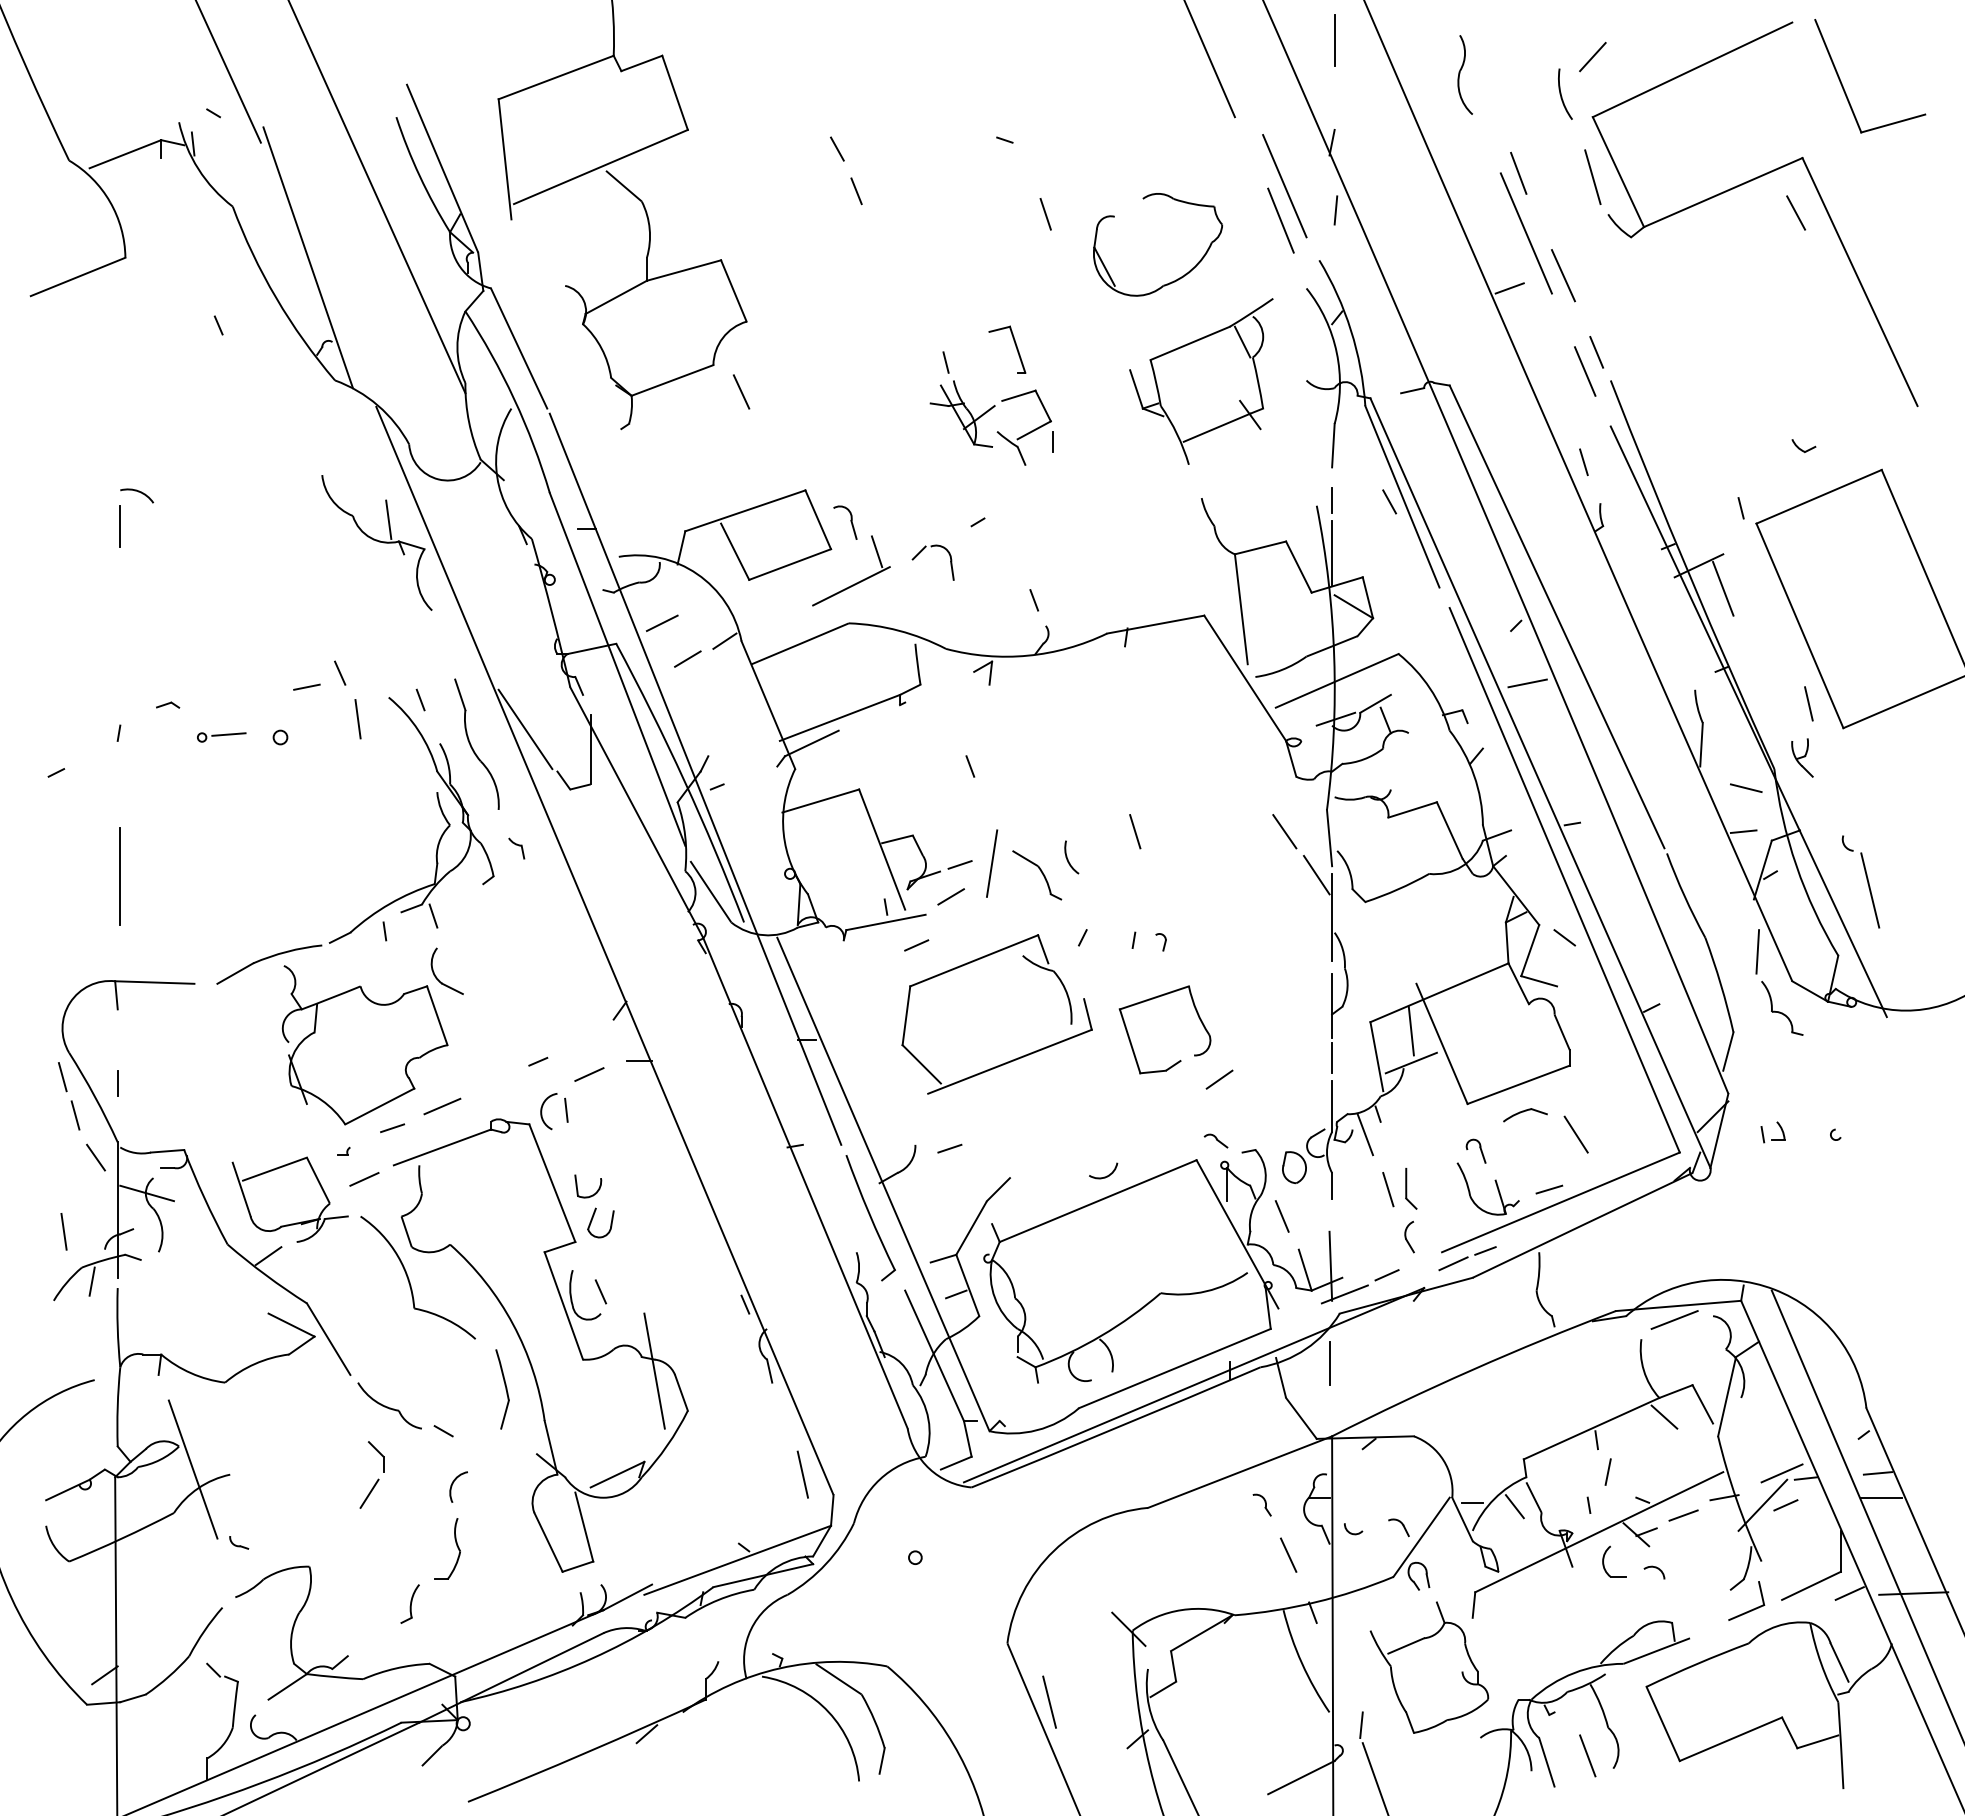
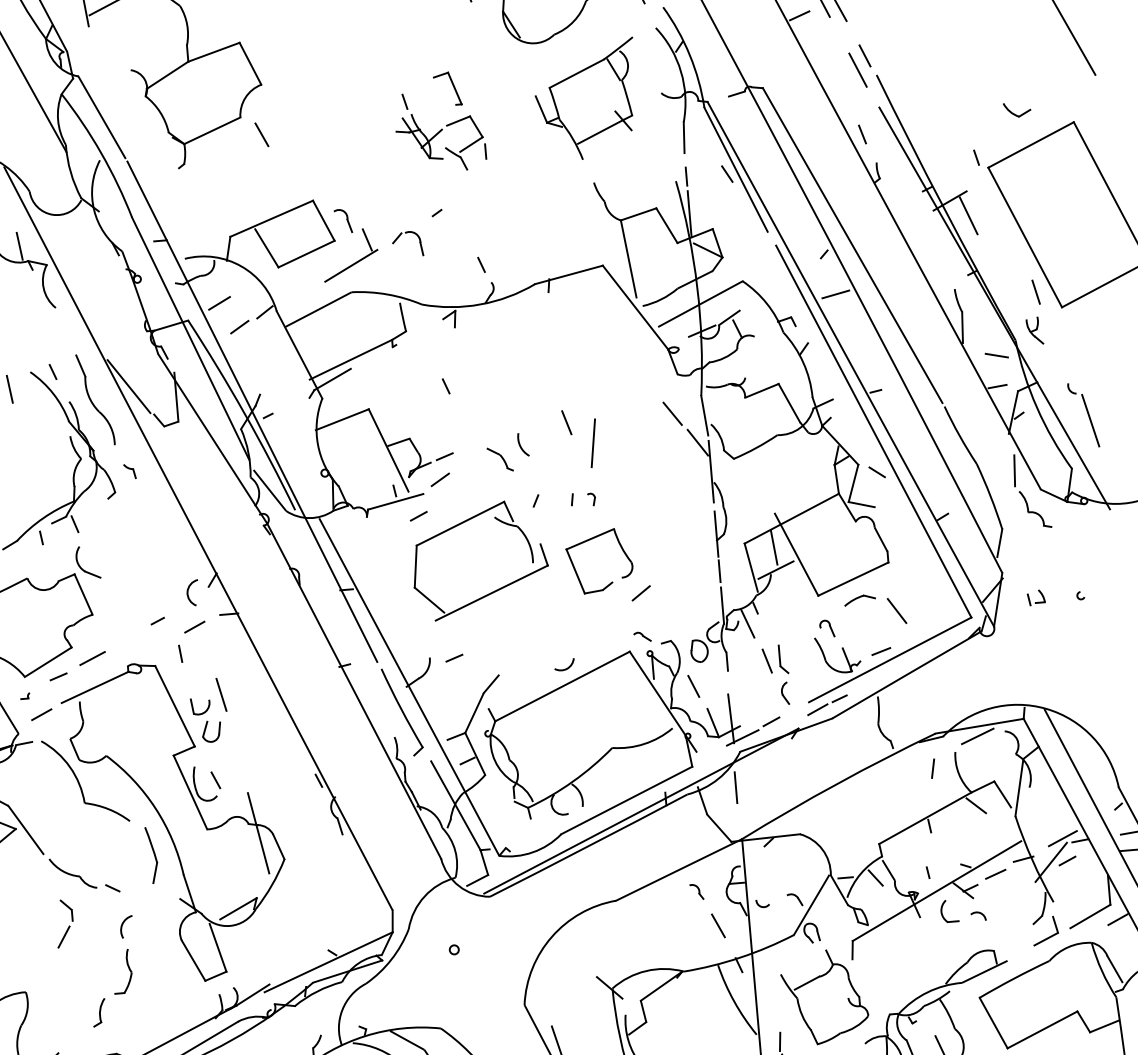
part: (1803, 445) -> (1016, 109), size x1.6
line: (992, 863) -> (593, 443), moved
part: (1037, 875) -> (500, 459), size x0.7
arc: (542, 1111) -> (188, 593), moved
line: (1607, 1471) -> (932, 768), moved
line: (802, 1474) -> (221, 694), moved

